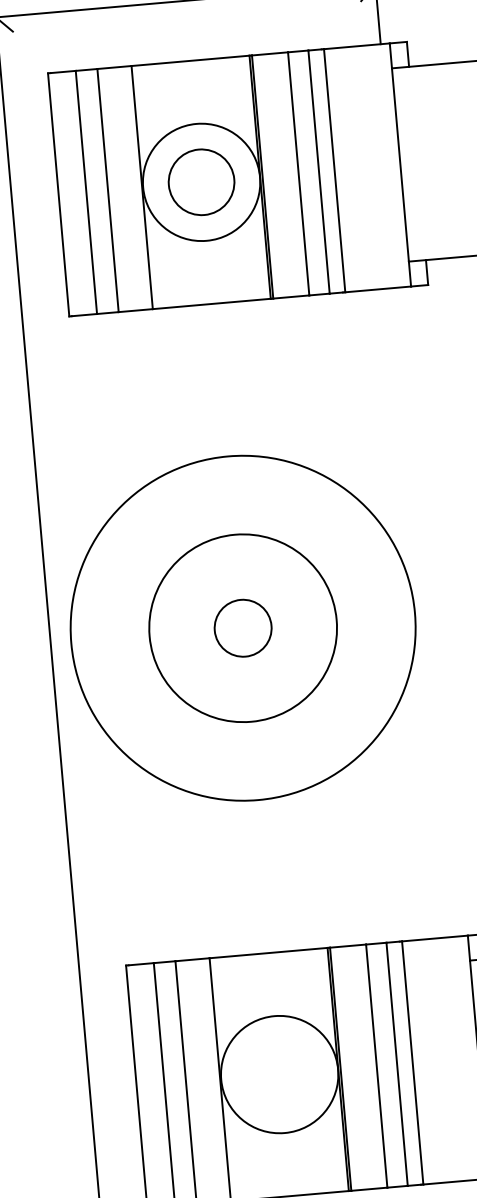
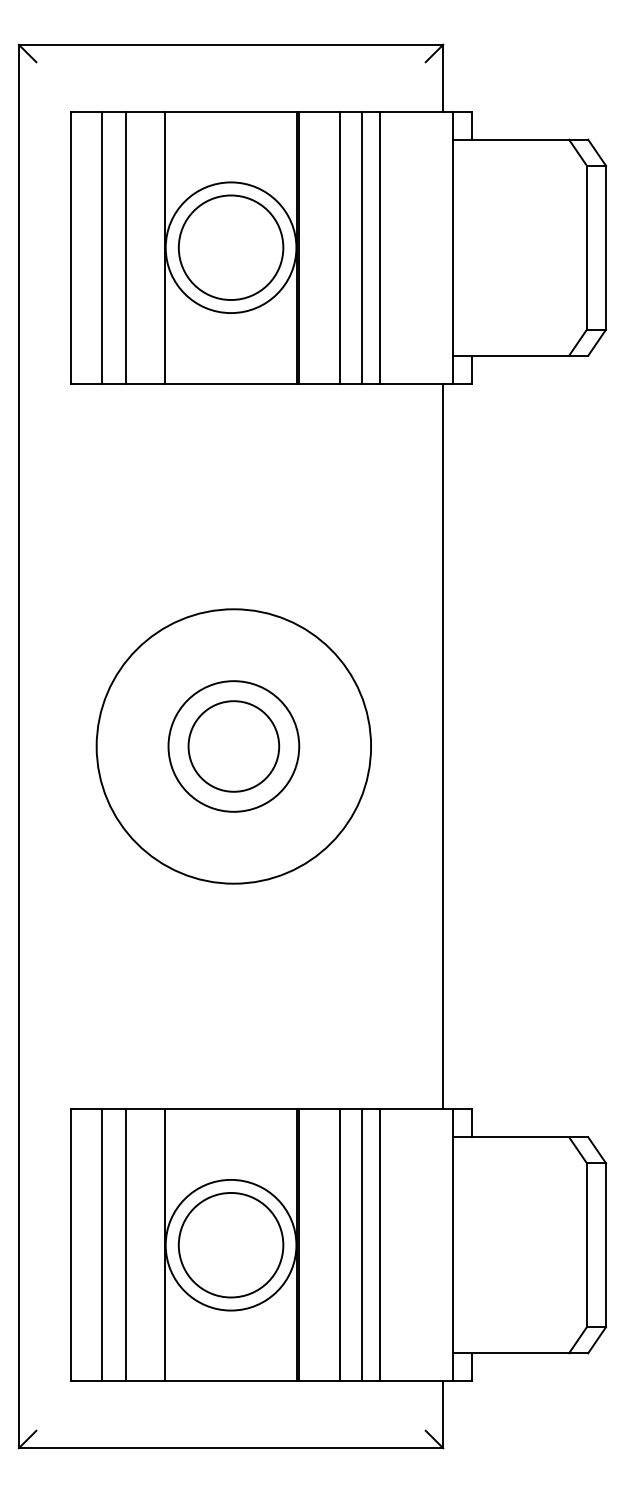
circle: (201, 182) -> (230, 247), size x1.43
line: (430, 611) -> (443, 746), added
circle: (242, 628) -> (233, 746), size x0.62
circle: (242, 628) -> (233, 746), size x0.71
circle: (242, 628) -> (233, 746), size x1.43
circle: (279, 1074) -> (230, 1245), added

